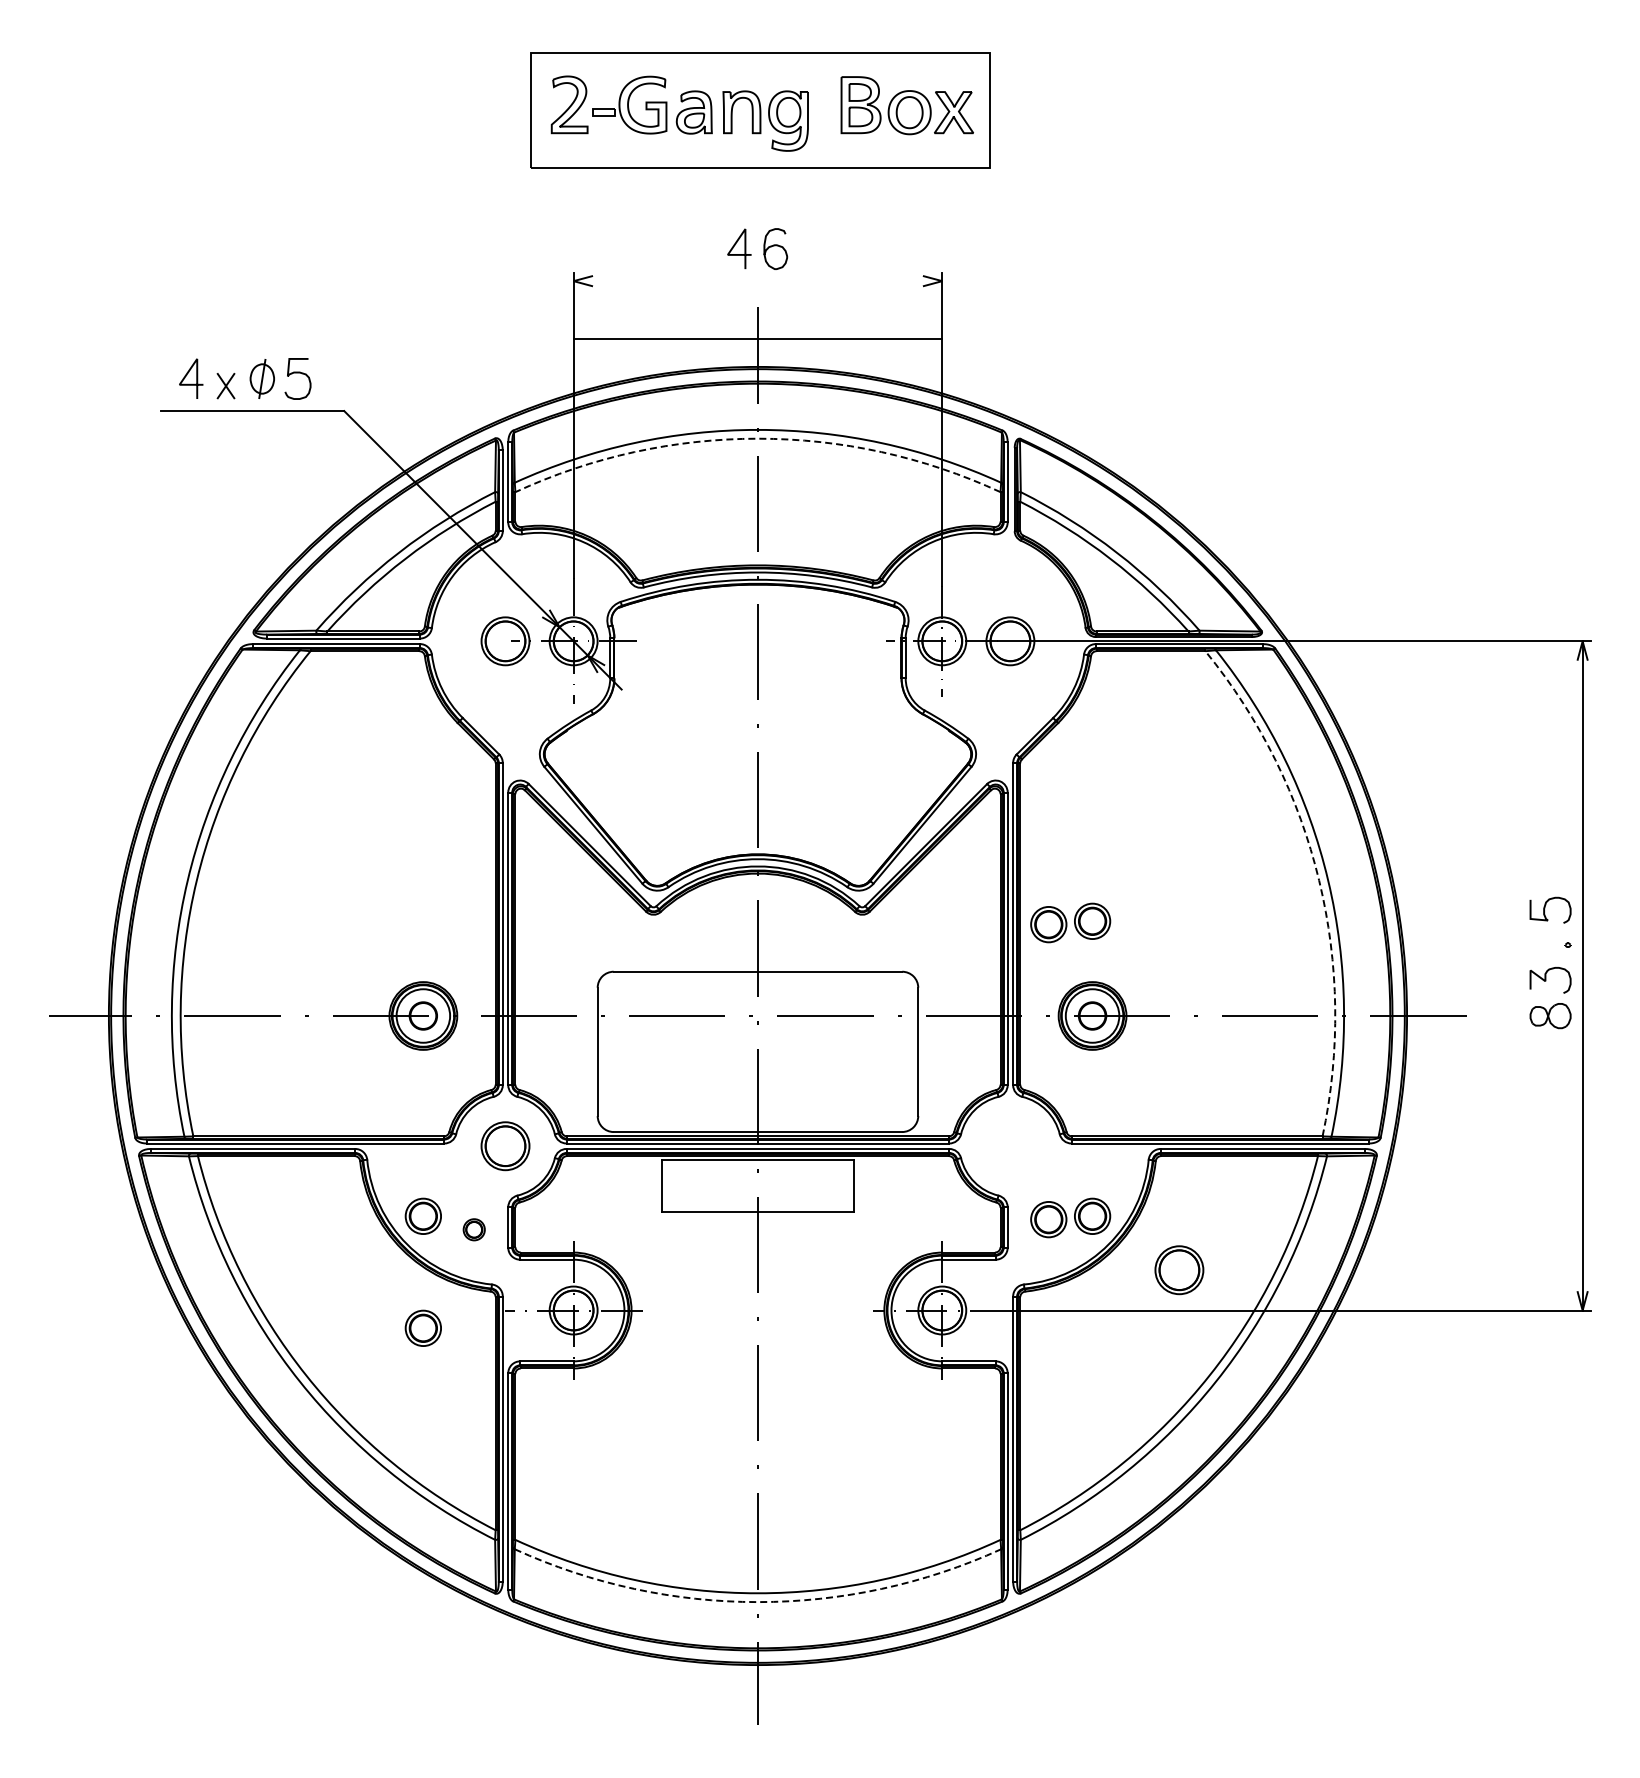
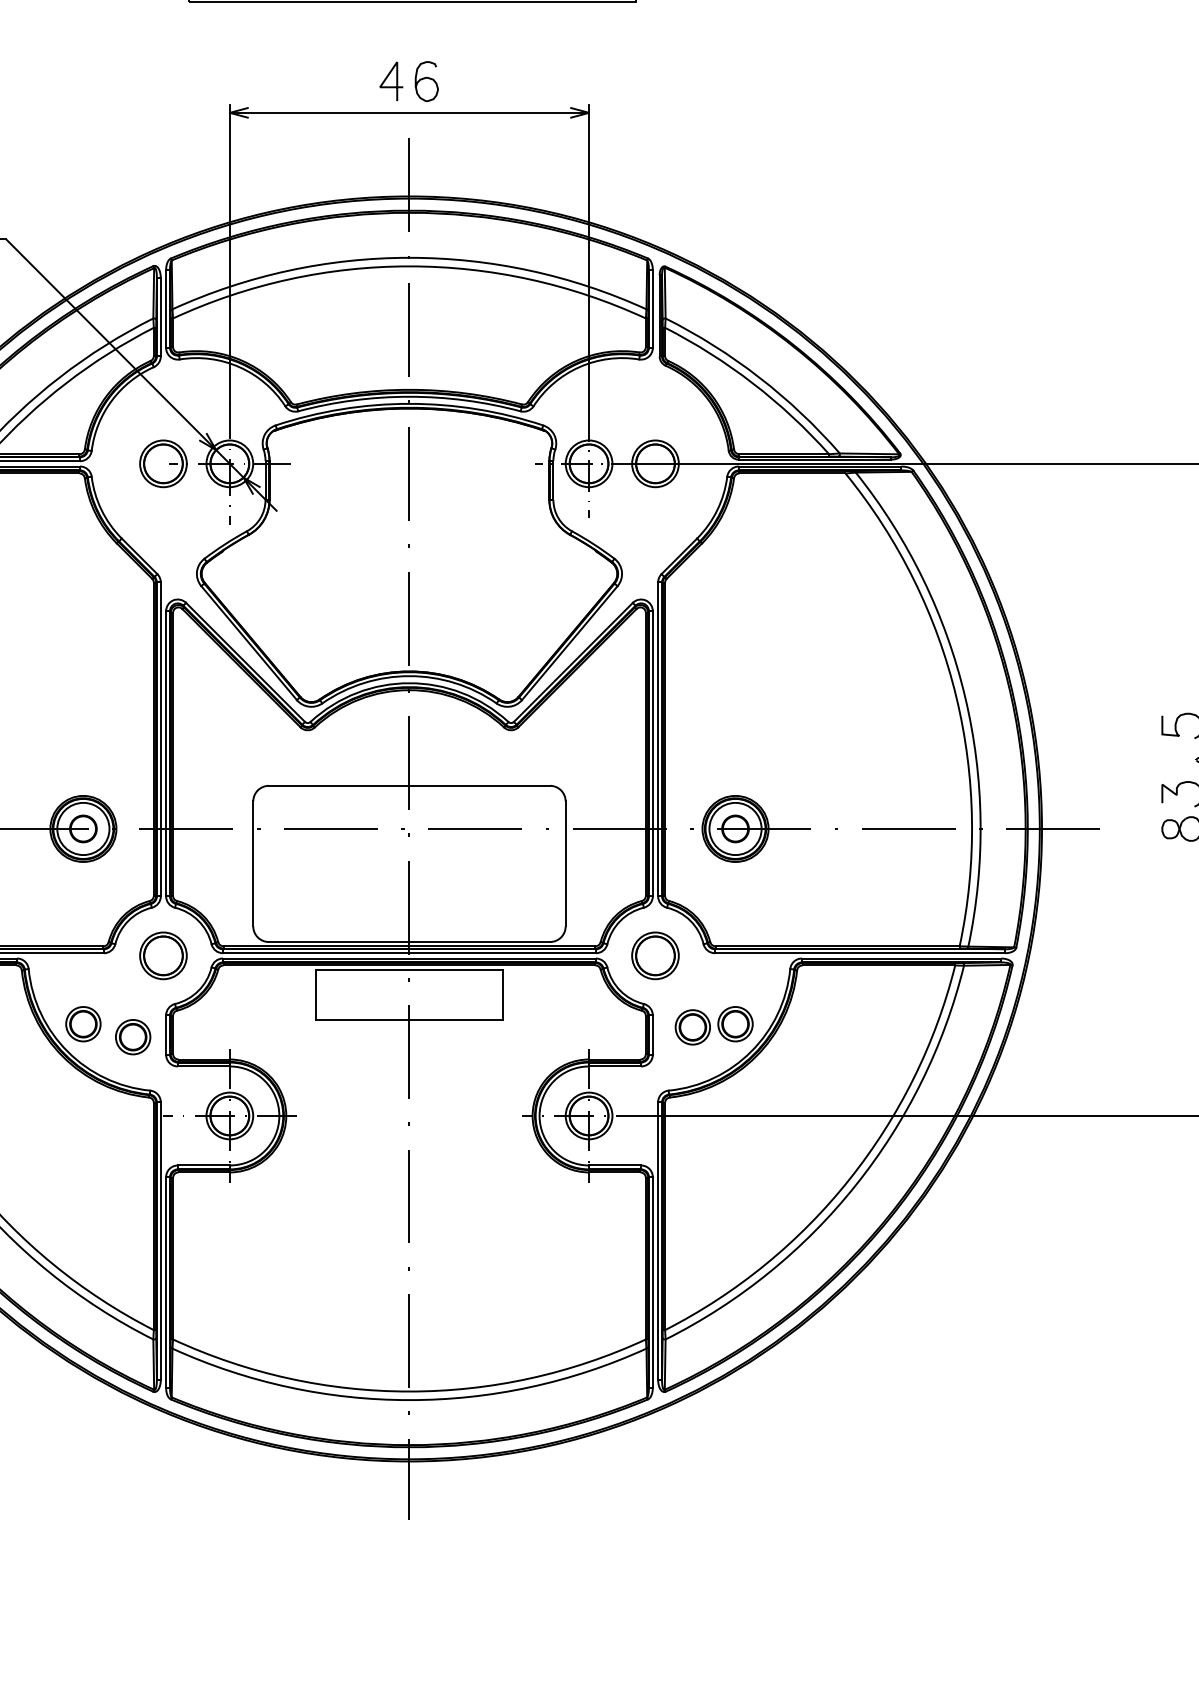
line: (757, 339) -> (409, 113), moved
arc: (757, 438) -> (409, 266), dashed -> solid
arc: (1319, 880) -> (956, 696), dashed -> solid
part: (1070, 922) -> (714, 737), removed
part: (473, 1229) -> (132, 1037), size x1.67
part: (1179, 1270) -> (655, 956), moved
part: (422, 1327) -> (82, 1132), removed
arc: (757, 1602) -> (409, 1400), dashed -> solid

